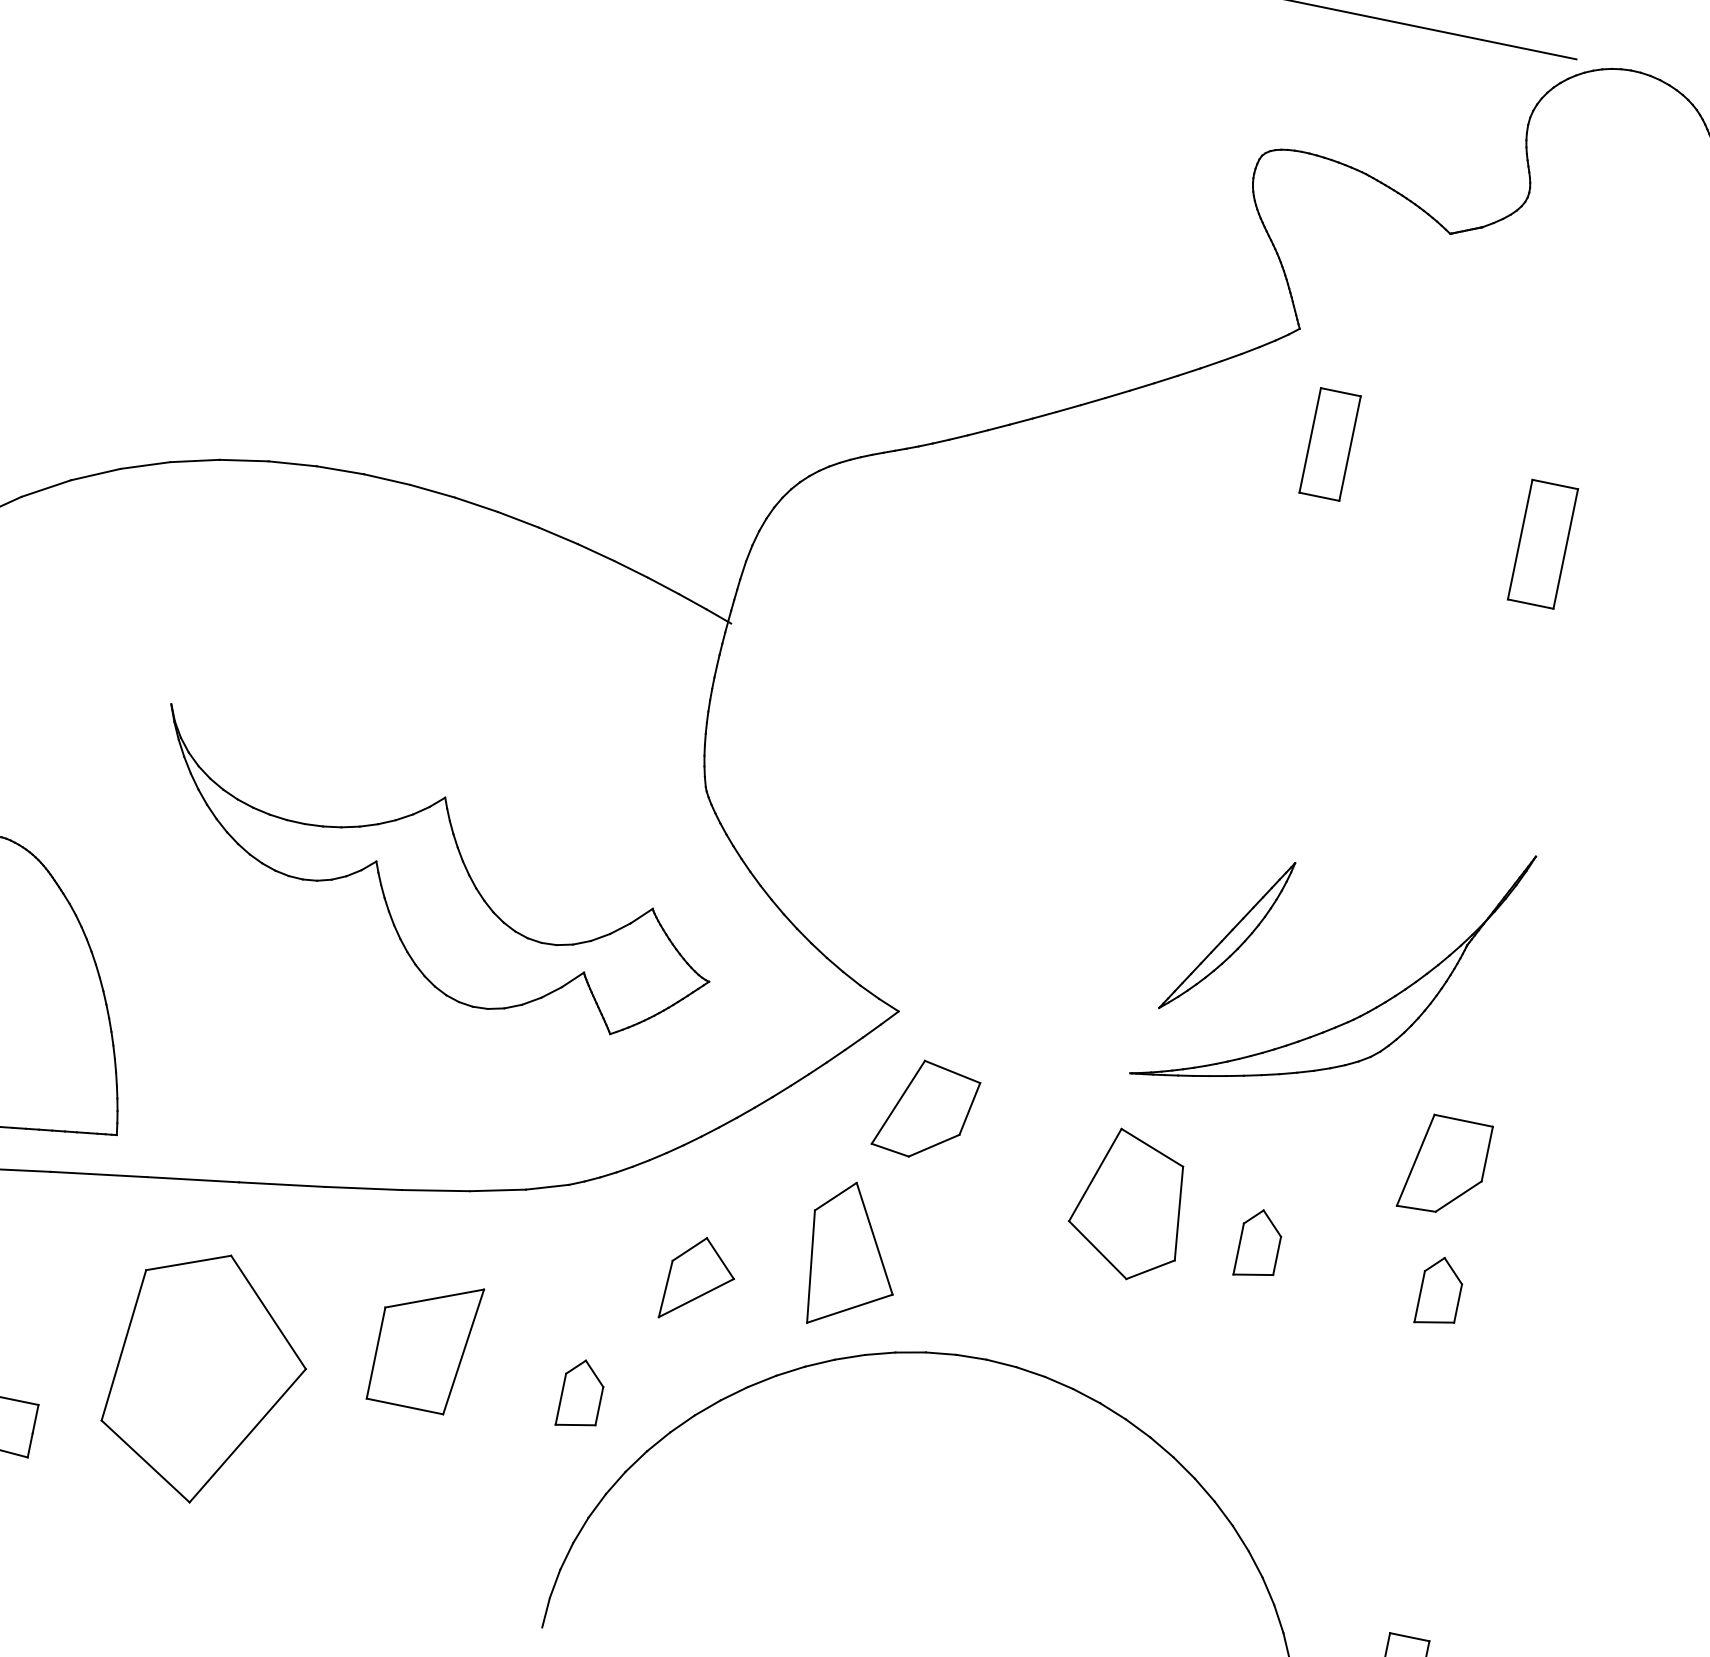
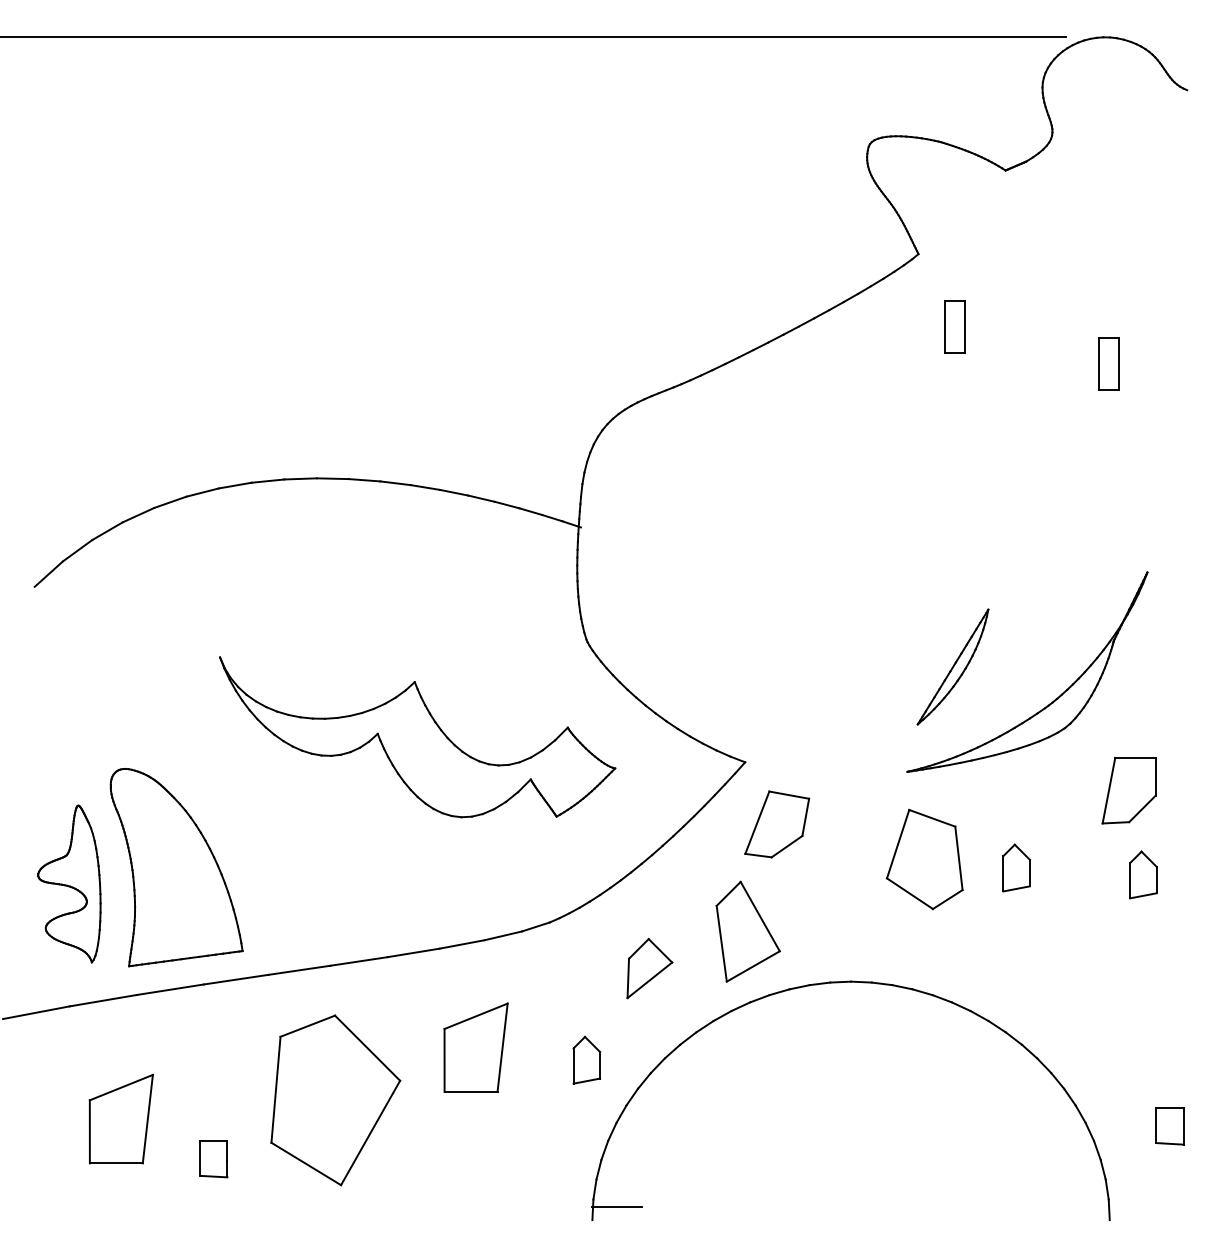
part: (1330, 444) -> (954, 326), size x0.71
part: (1541, 543) -> (1108, 363), size x0.62
line: (581, 1614) -> (616, 1206), added

